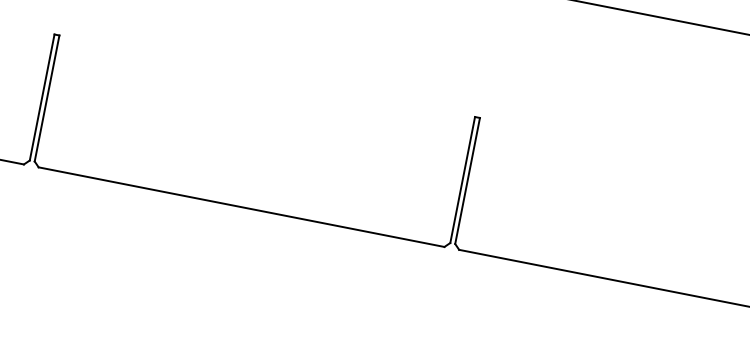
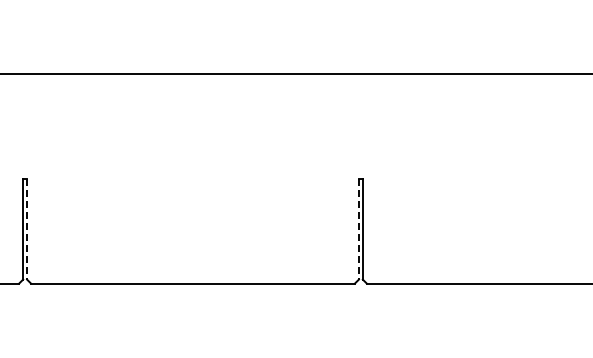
line: (47, 98) -> (27, 229), solid -> dashed
line: (462, 180) -> (358, 229), solid -> dashed

